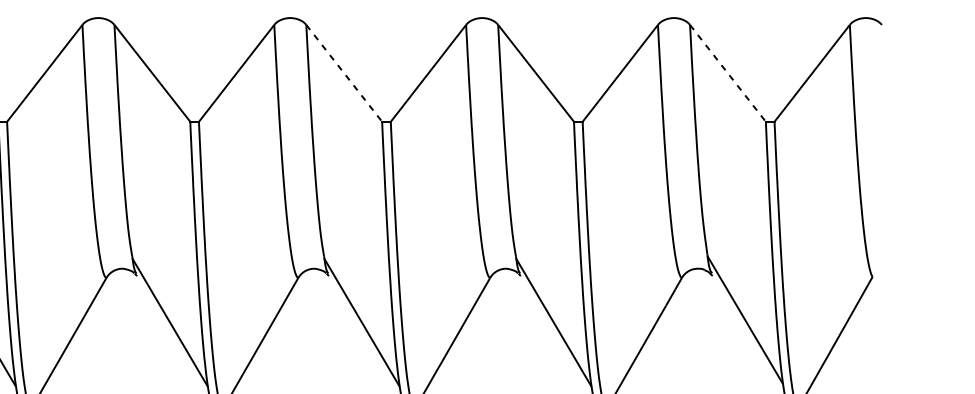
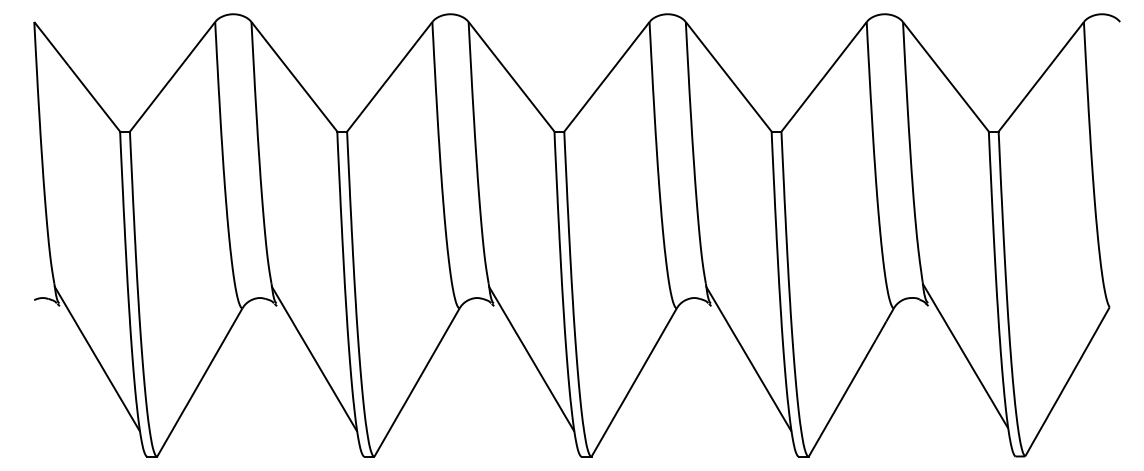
line: (344, 73) -> (511, 76), dashed -> solid
line: (727, 73) -> (945, 76), dashed -> solid

